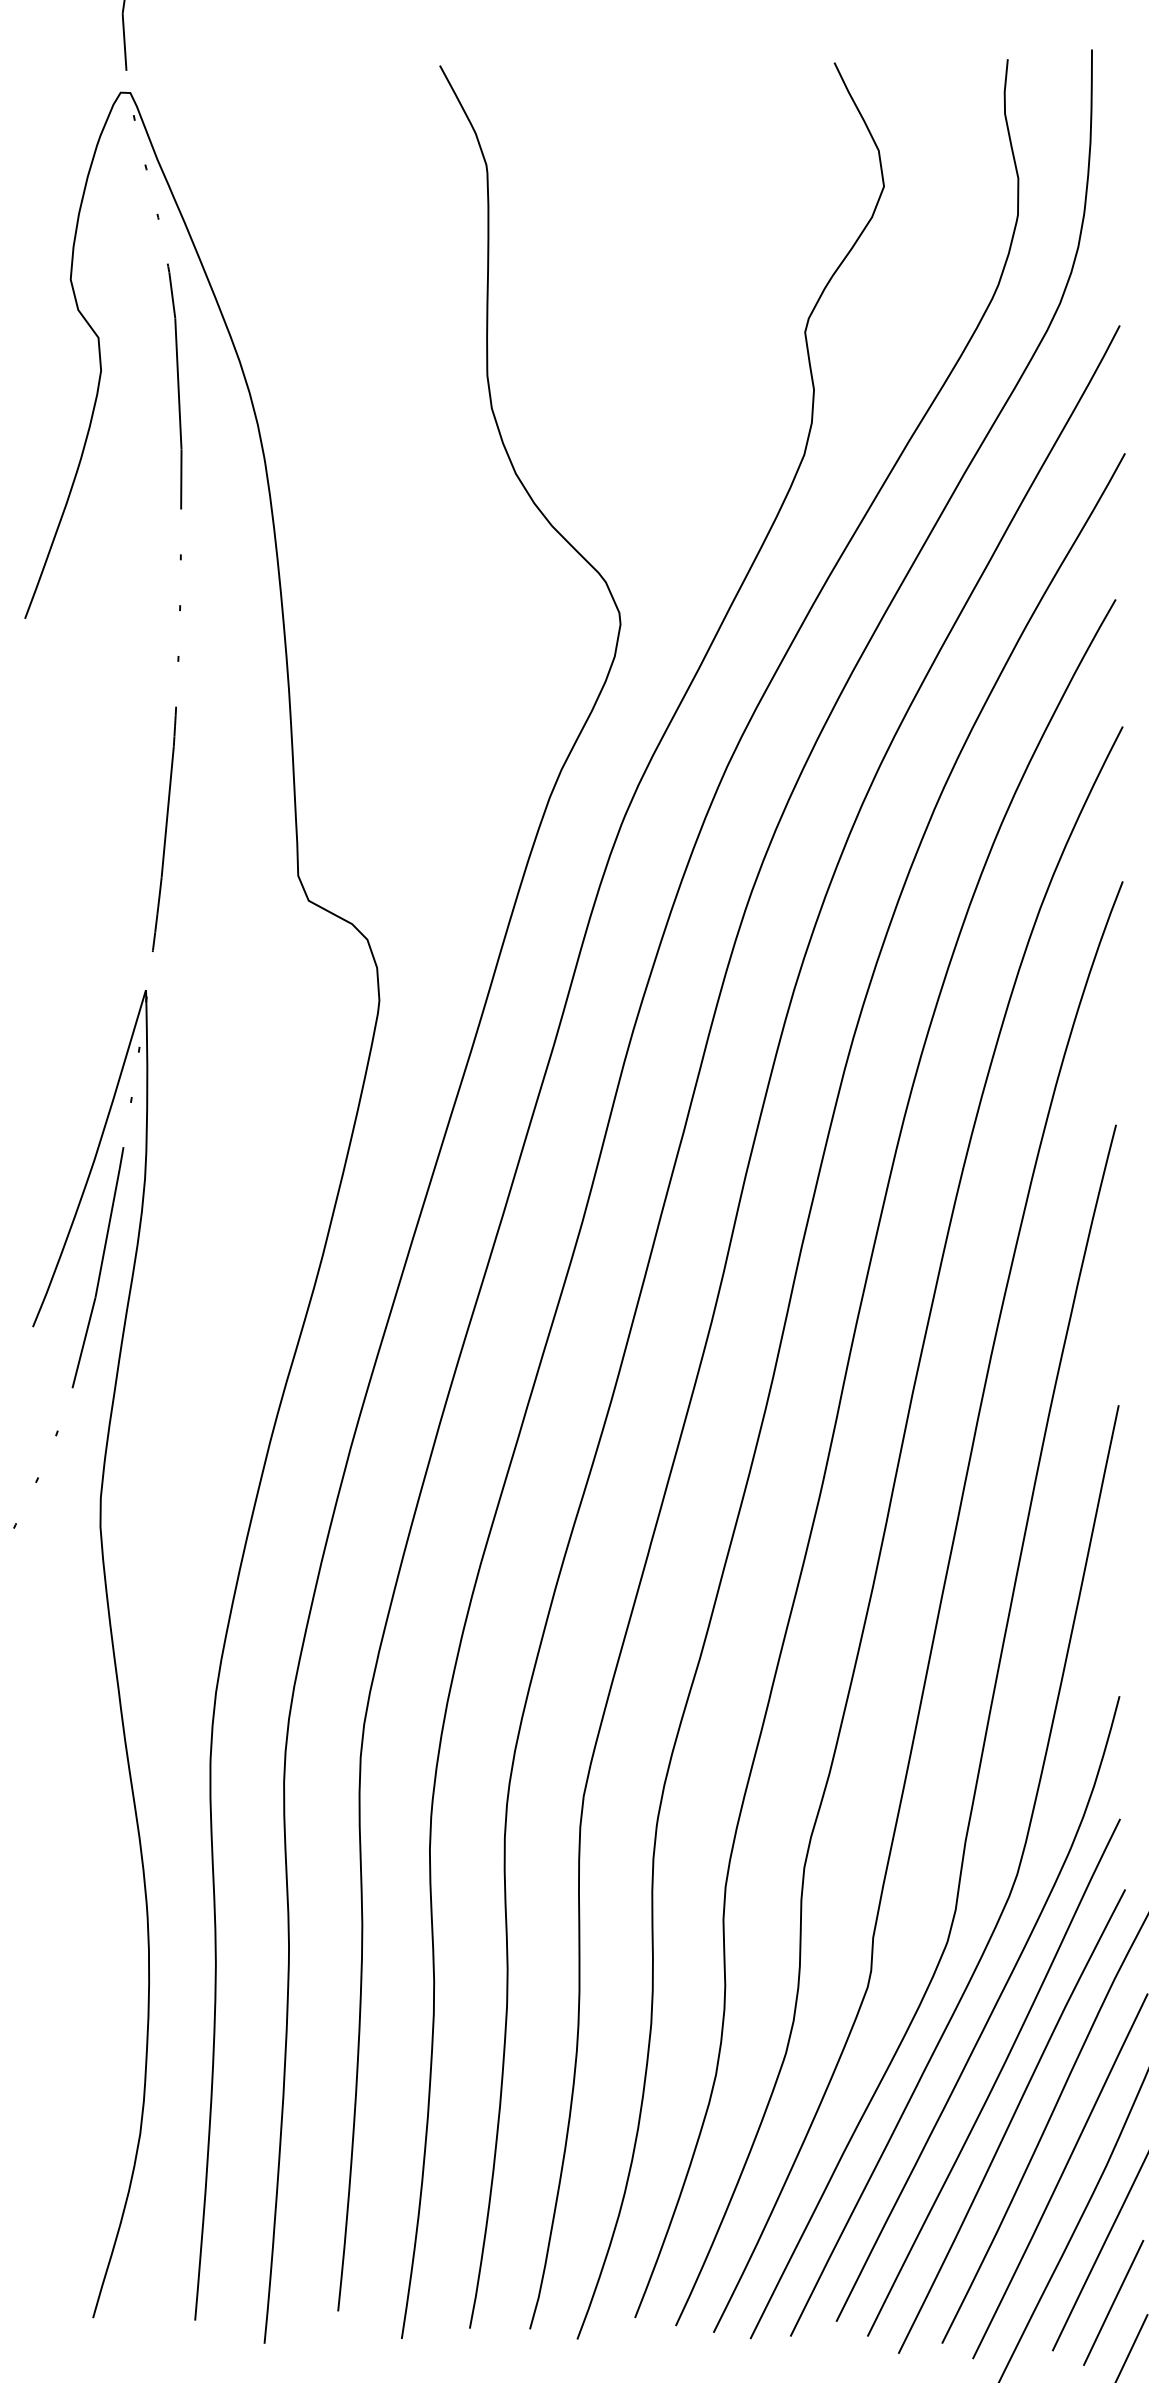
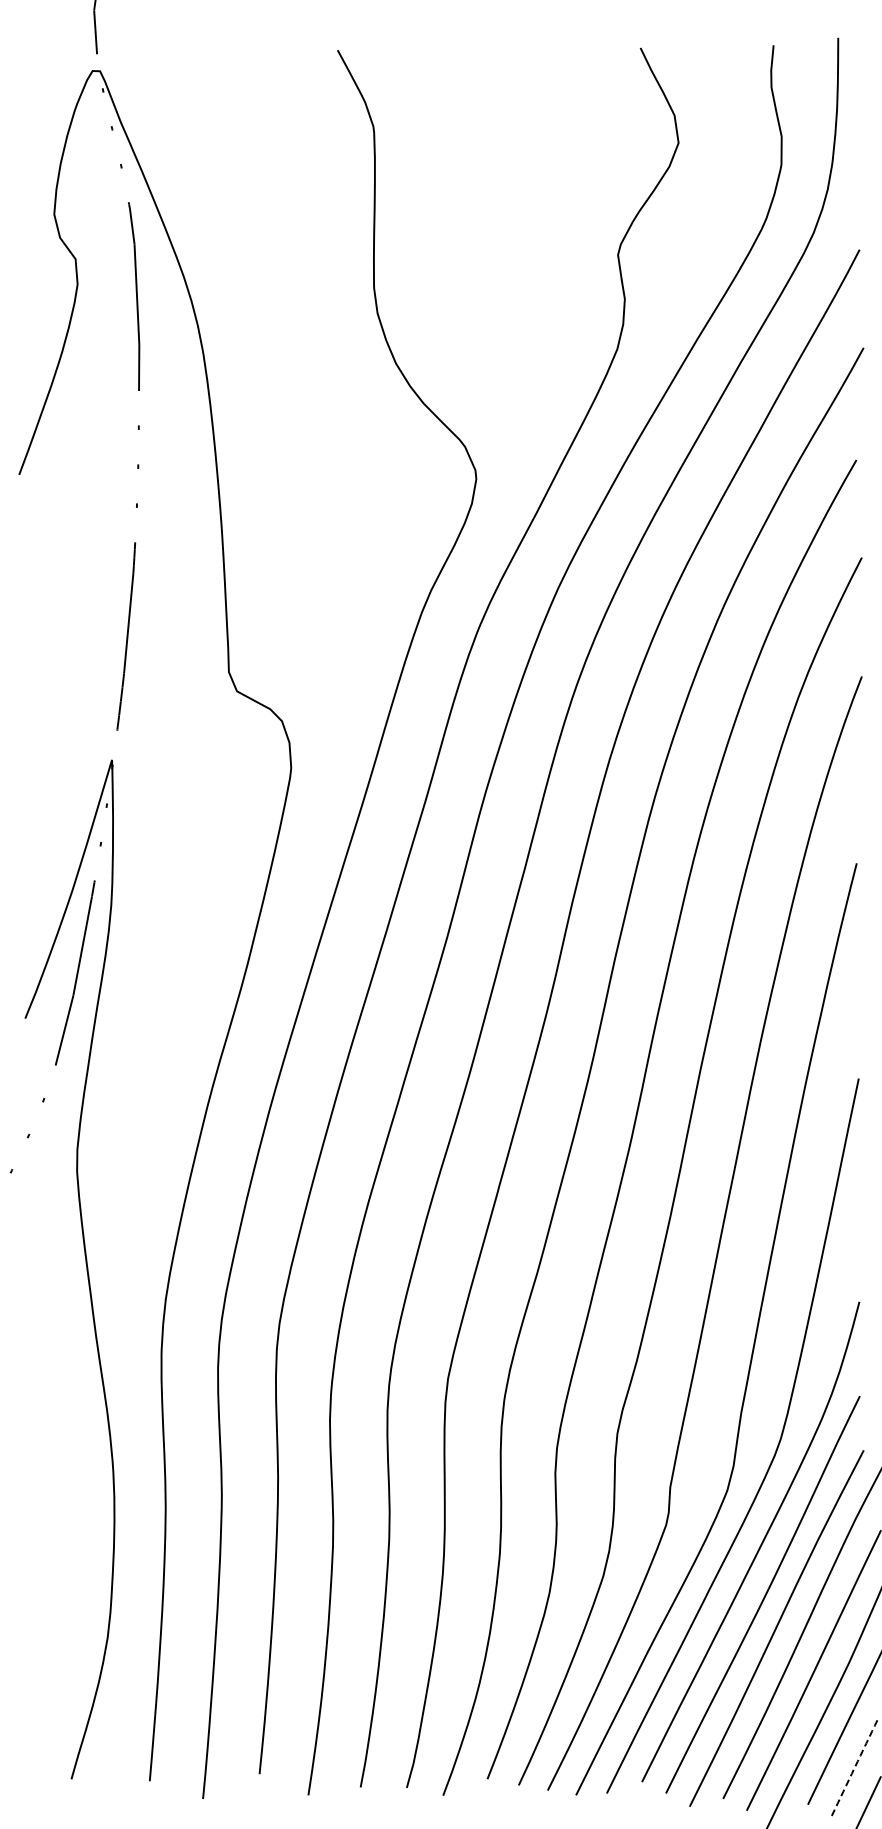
line: (1113, 2302) -> (854, 1767), solid -> dashed

